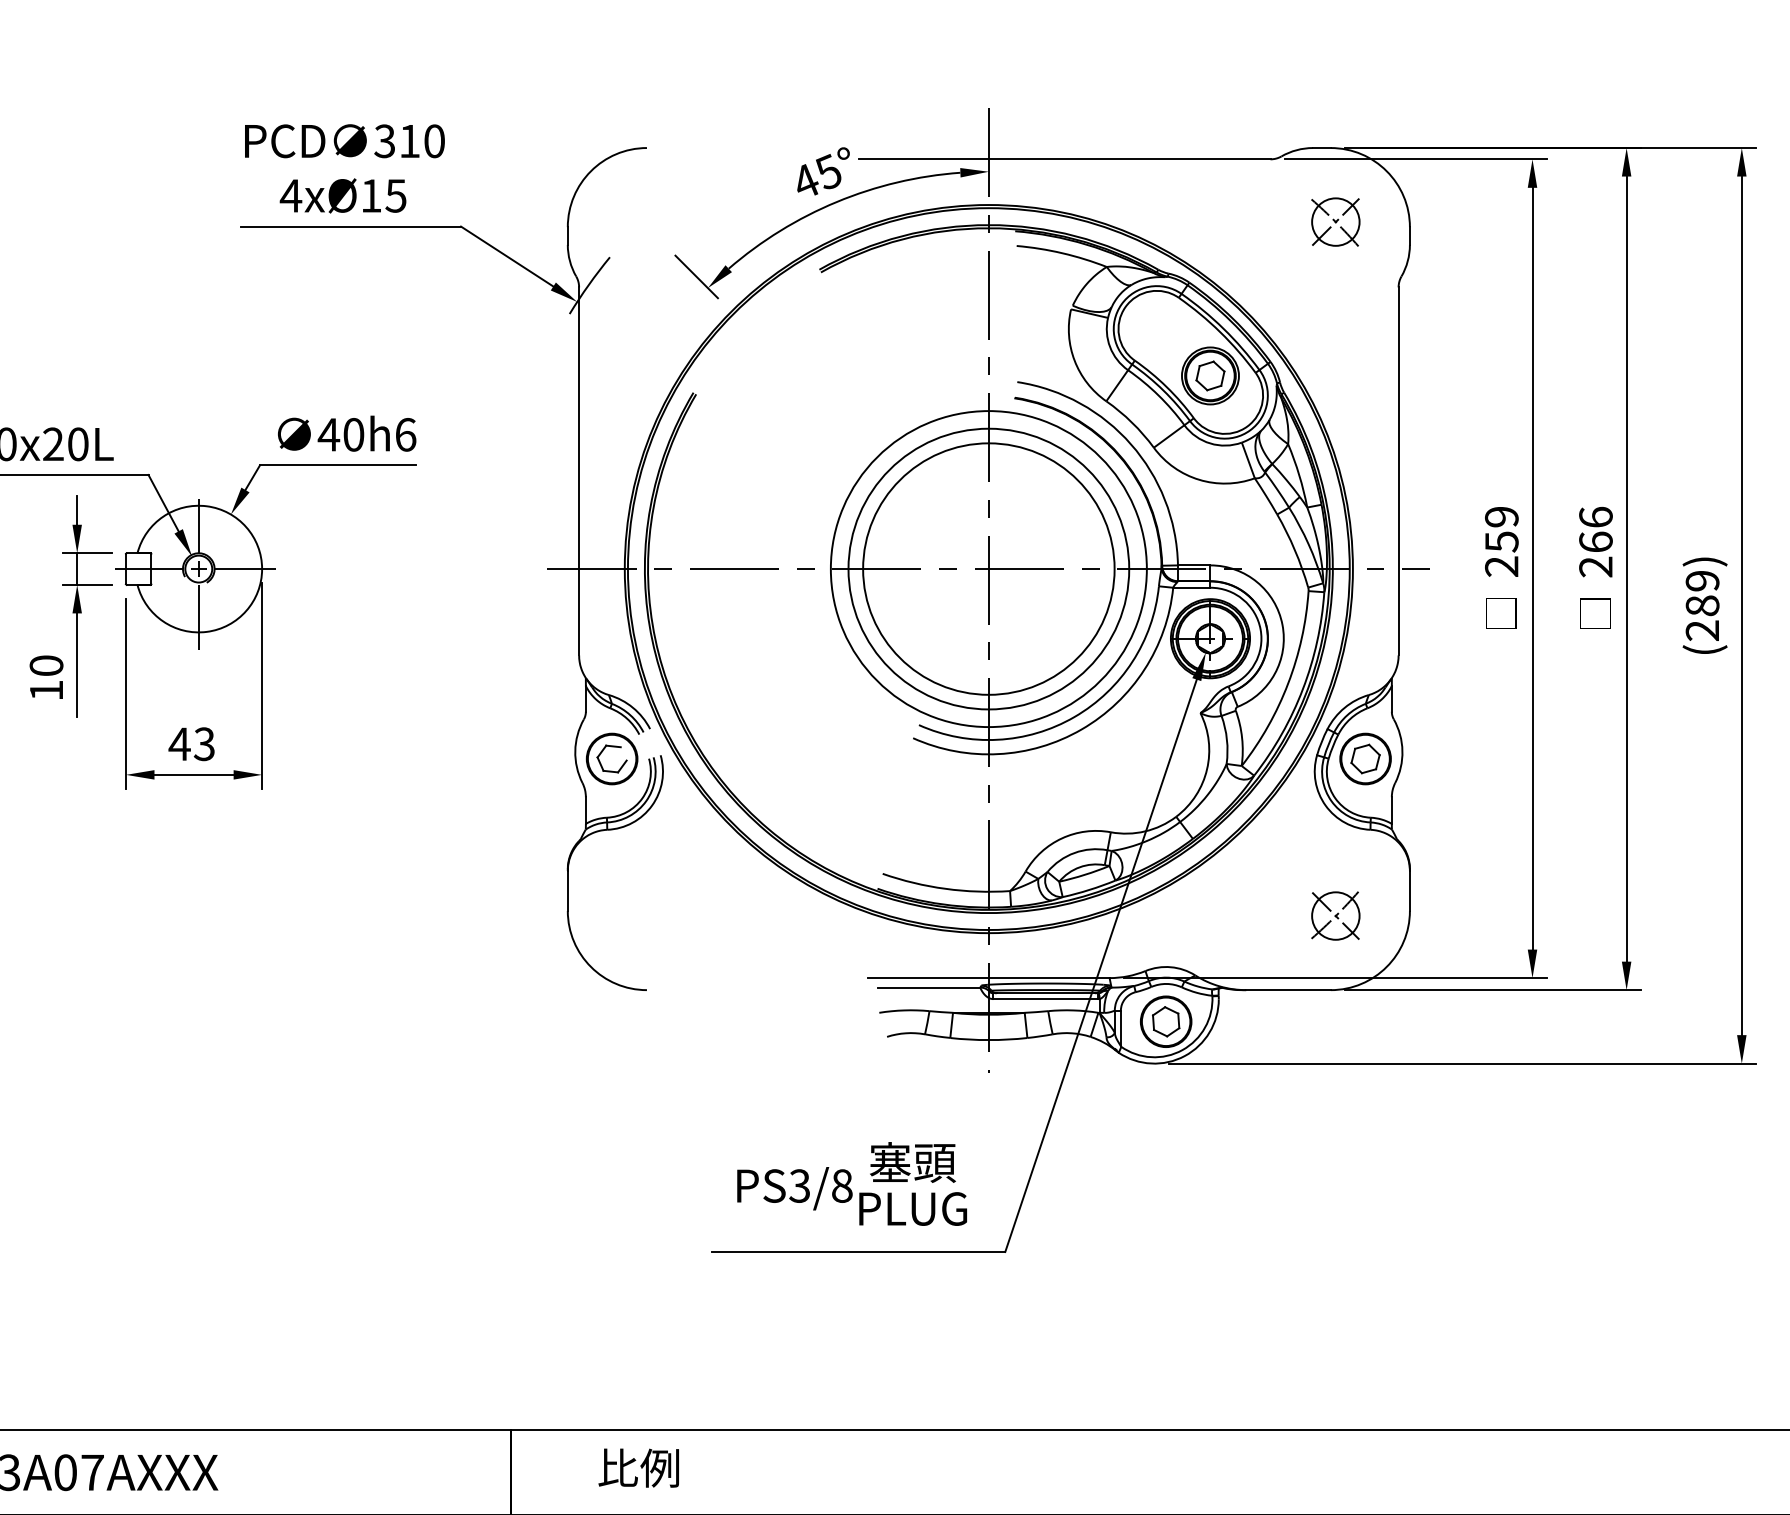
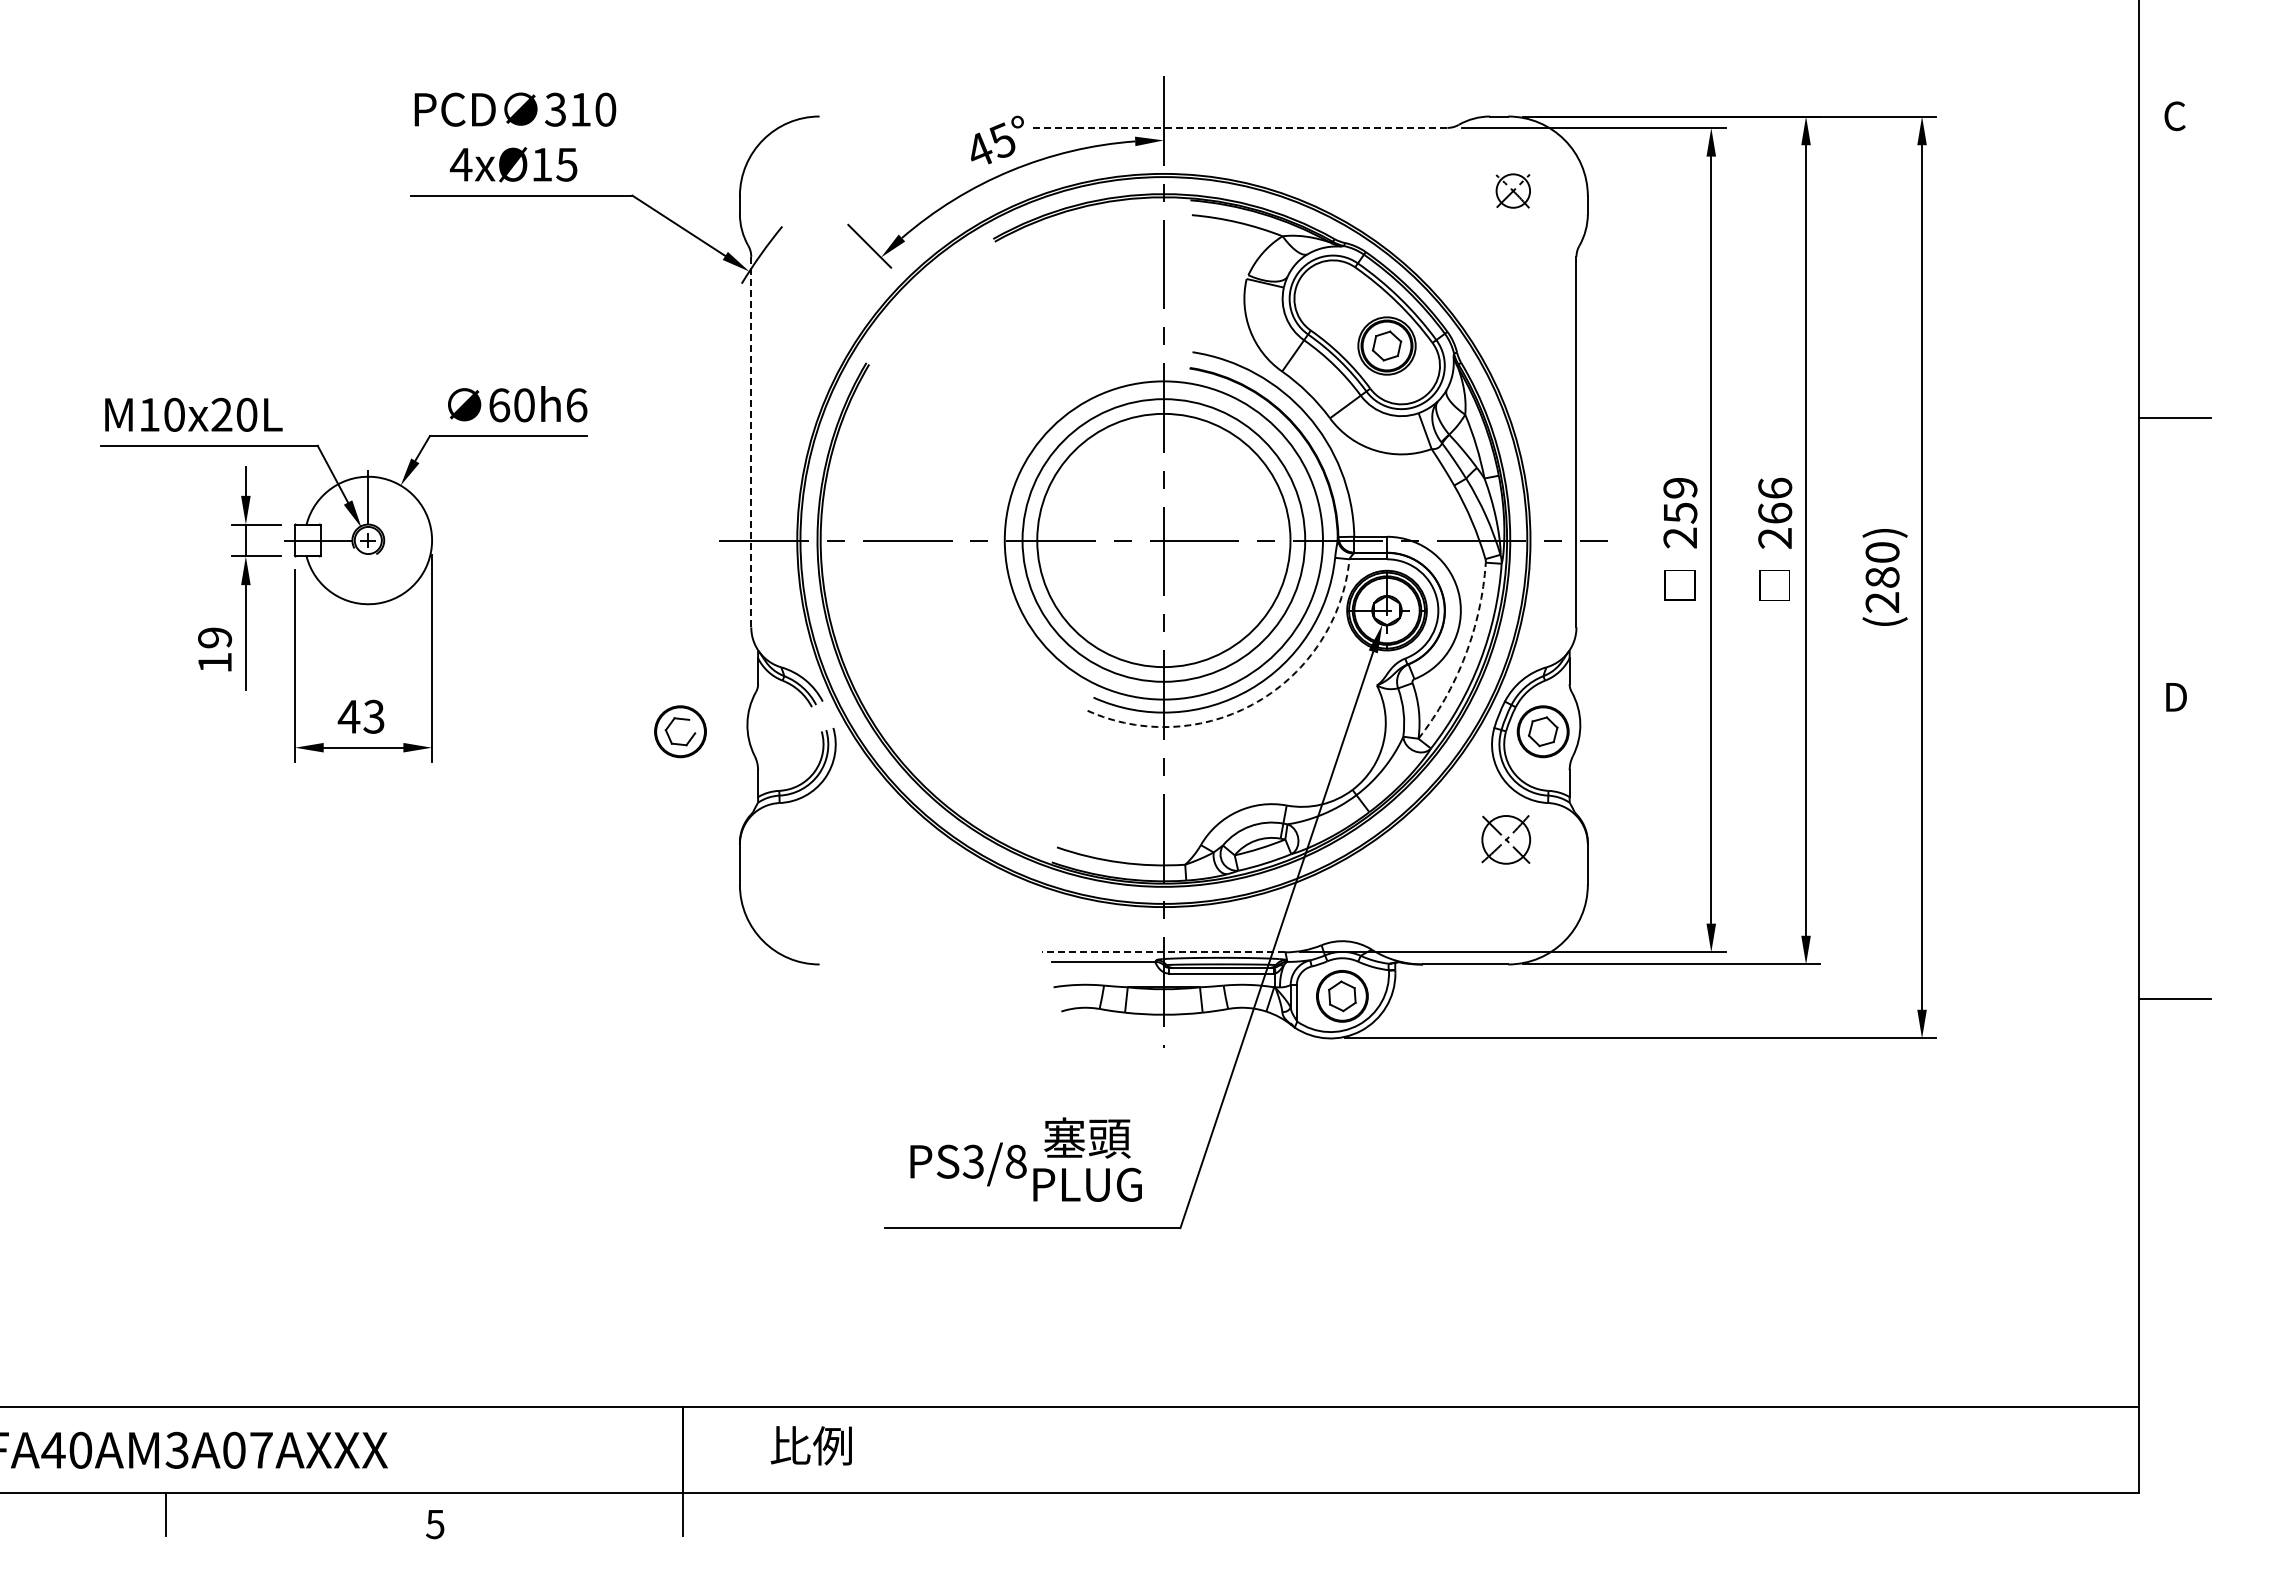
line: (1063, 158) -> (1239, 127), solid -> dashed
part: (1336, 221) -> (1513, 190), size x0.7
text: (329, 435) -> (499, 405), 40h6 -> 60h6
line: (579, 471) -> (751, 442), solid -> dashed
line: (245, 569) -> (415, 540), removed
text: (1702, 581) -> (1882, 552), (289) -> (280)
line: (198, 616) -> (368, 588), removed
text: (47, 665) -> (215, 637), 10 -> 19
arc: (1288, 683) -> (1465, 655), solid -> dashed
arc: (1081, 729) -> (1257, 702), solid -> dashed
part: (612, 758) -> (680, 731), moved
part: (1336, 915) -> (1506, 839), moved
line: (988, 978) -> (1163, 952), solid -> dashed

